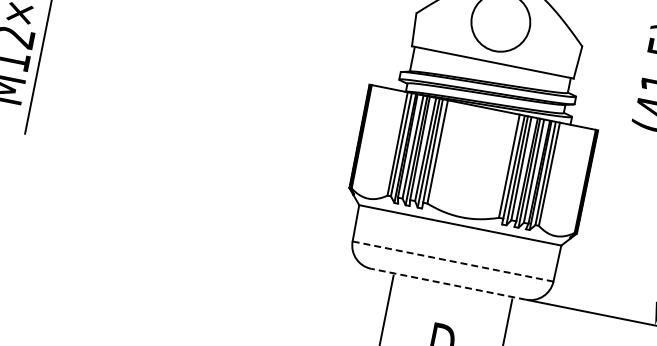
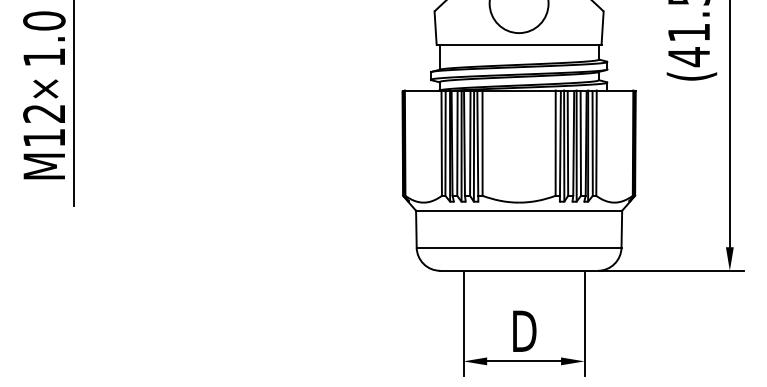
line: (453, 261) -> (519, 247), dashed -> solid
line: (448, 284) -> (519, 270), dashed -> solid

